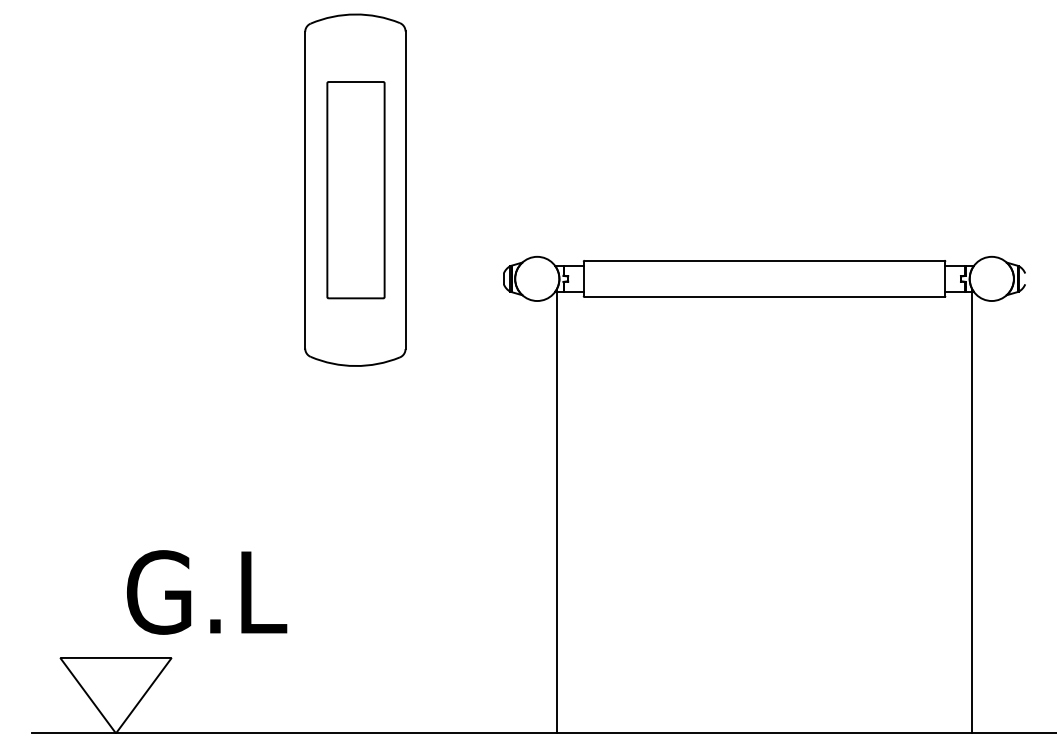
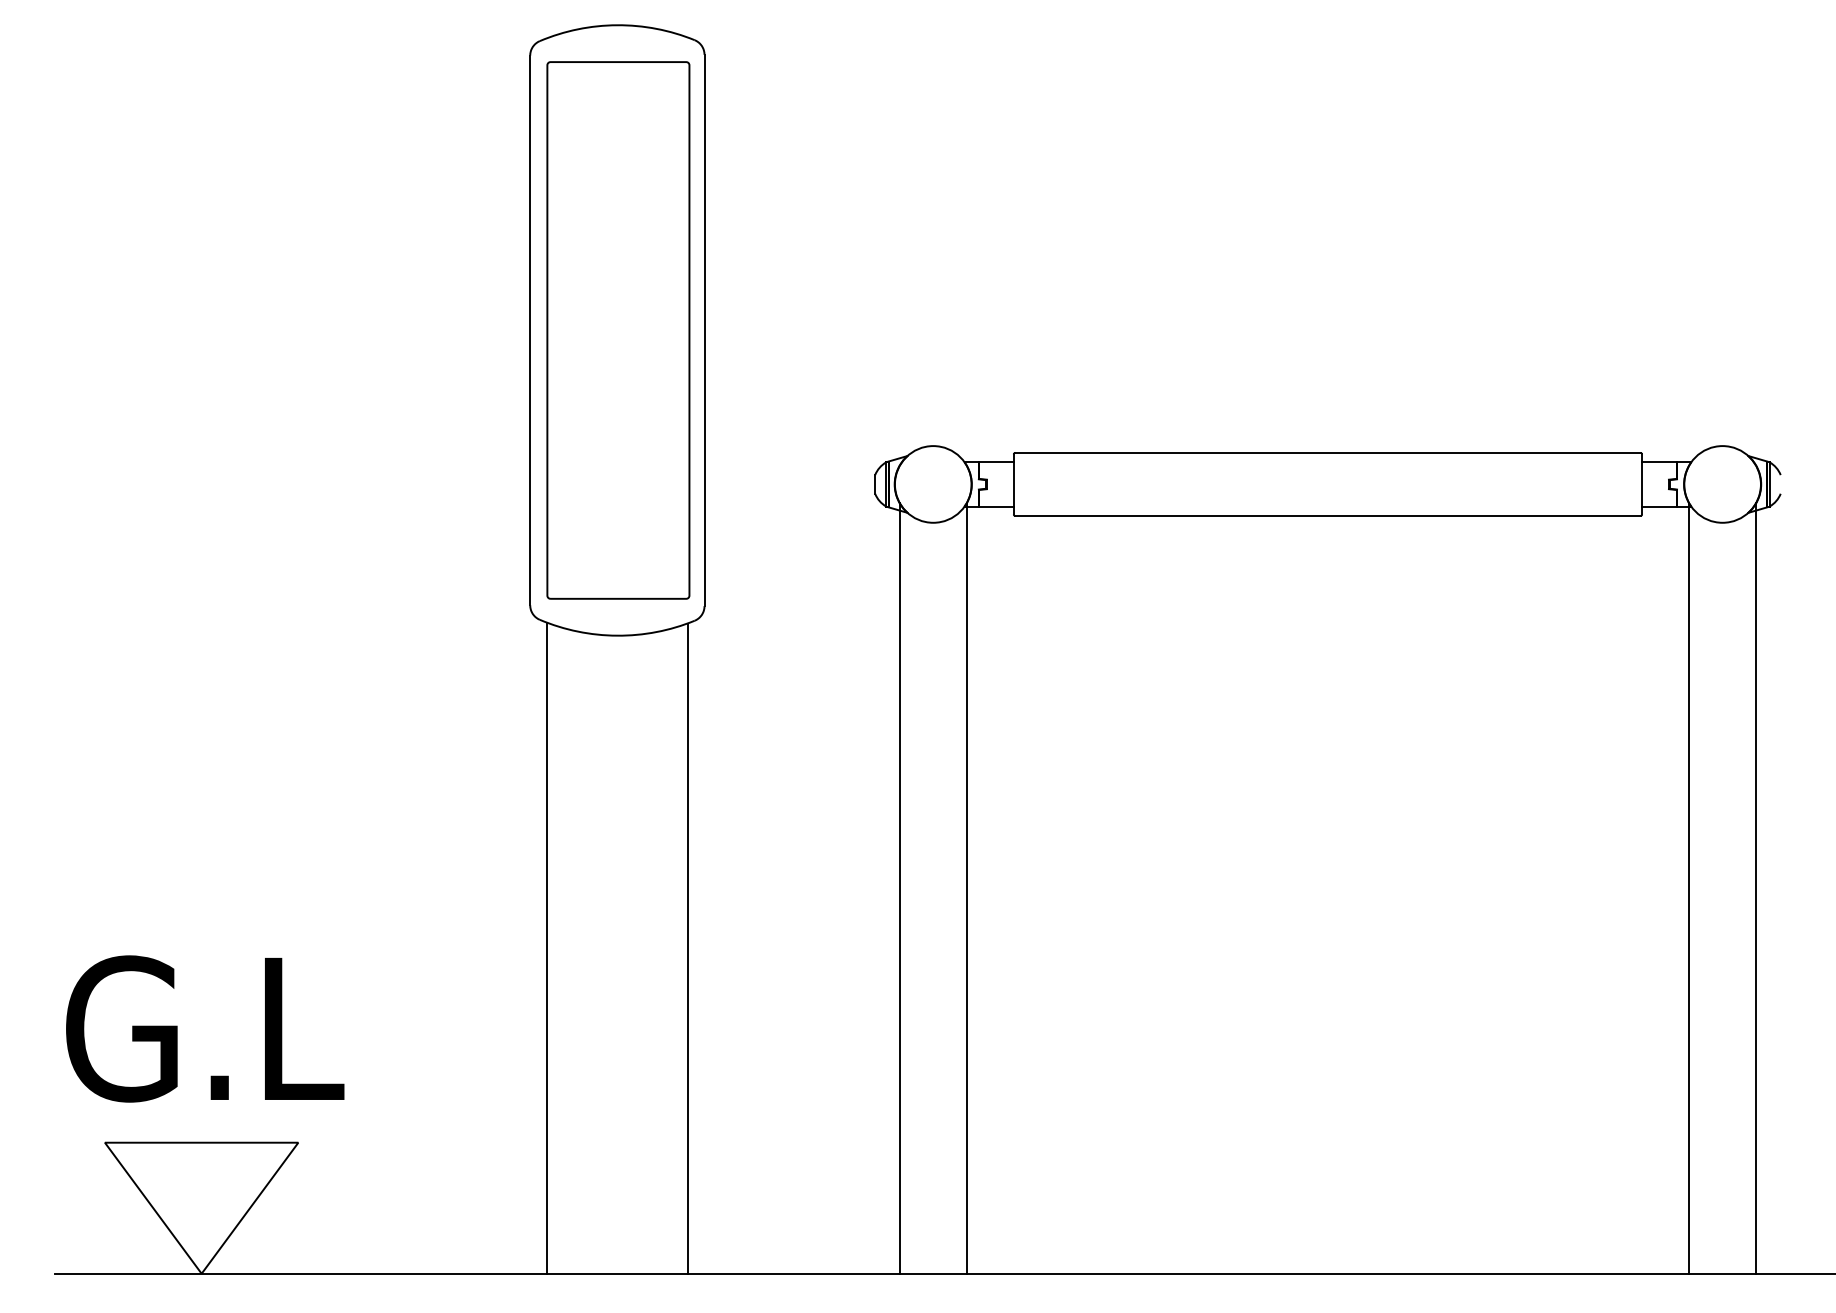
part: (355, 189) -> (617, 329), size x1.43
line: (517, 511) -> (898, 888), added
line: (1011, 511) -> (1756, 888), added
line: (314, 545) -> (546, 947), added
line: (395, 546) -> (687, 949), added
text: (207, 592) -> (205, 1029), moved

